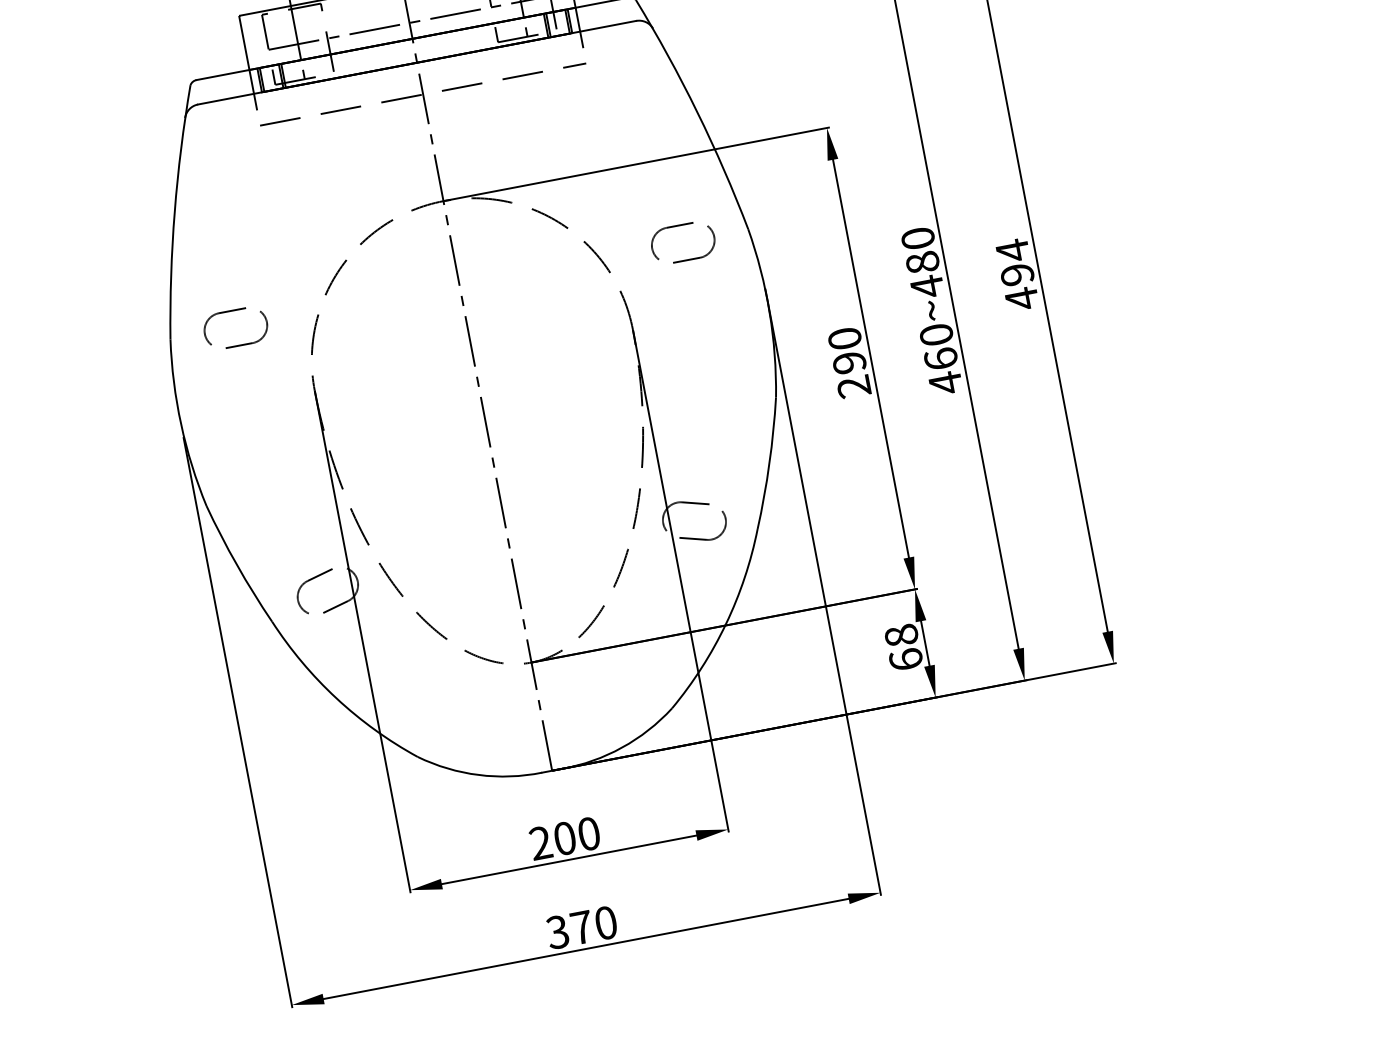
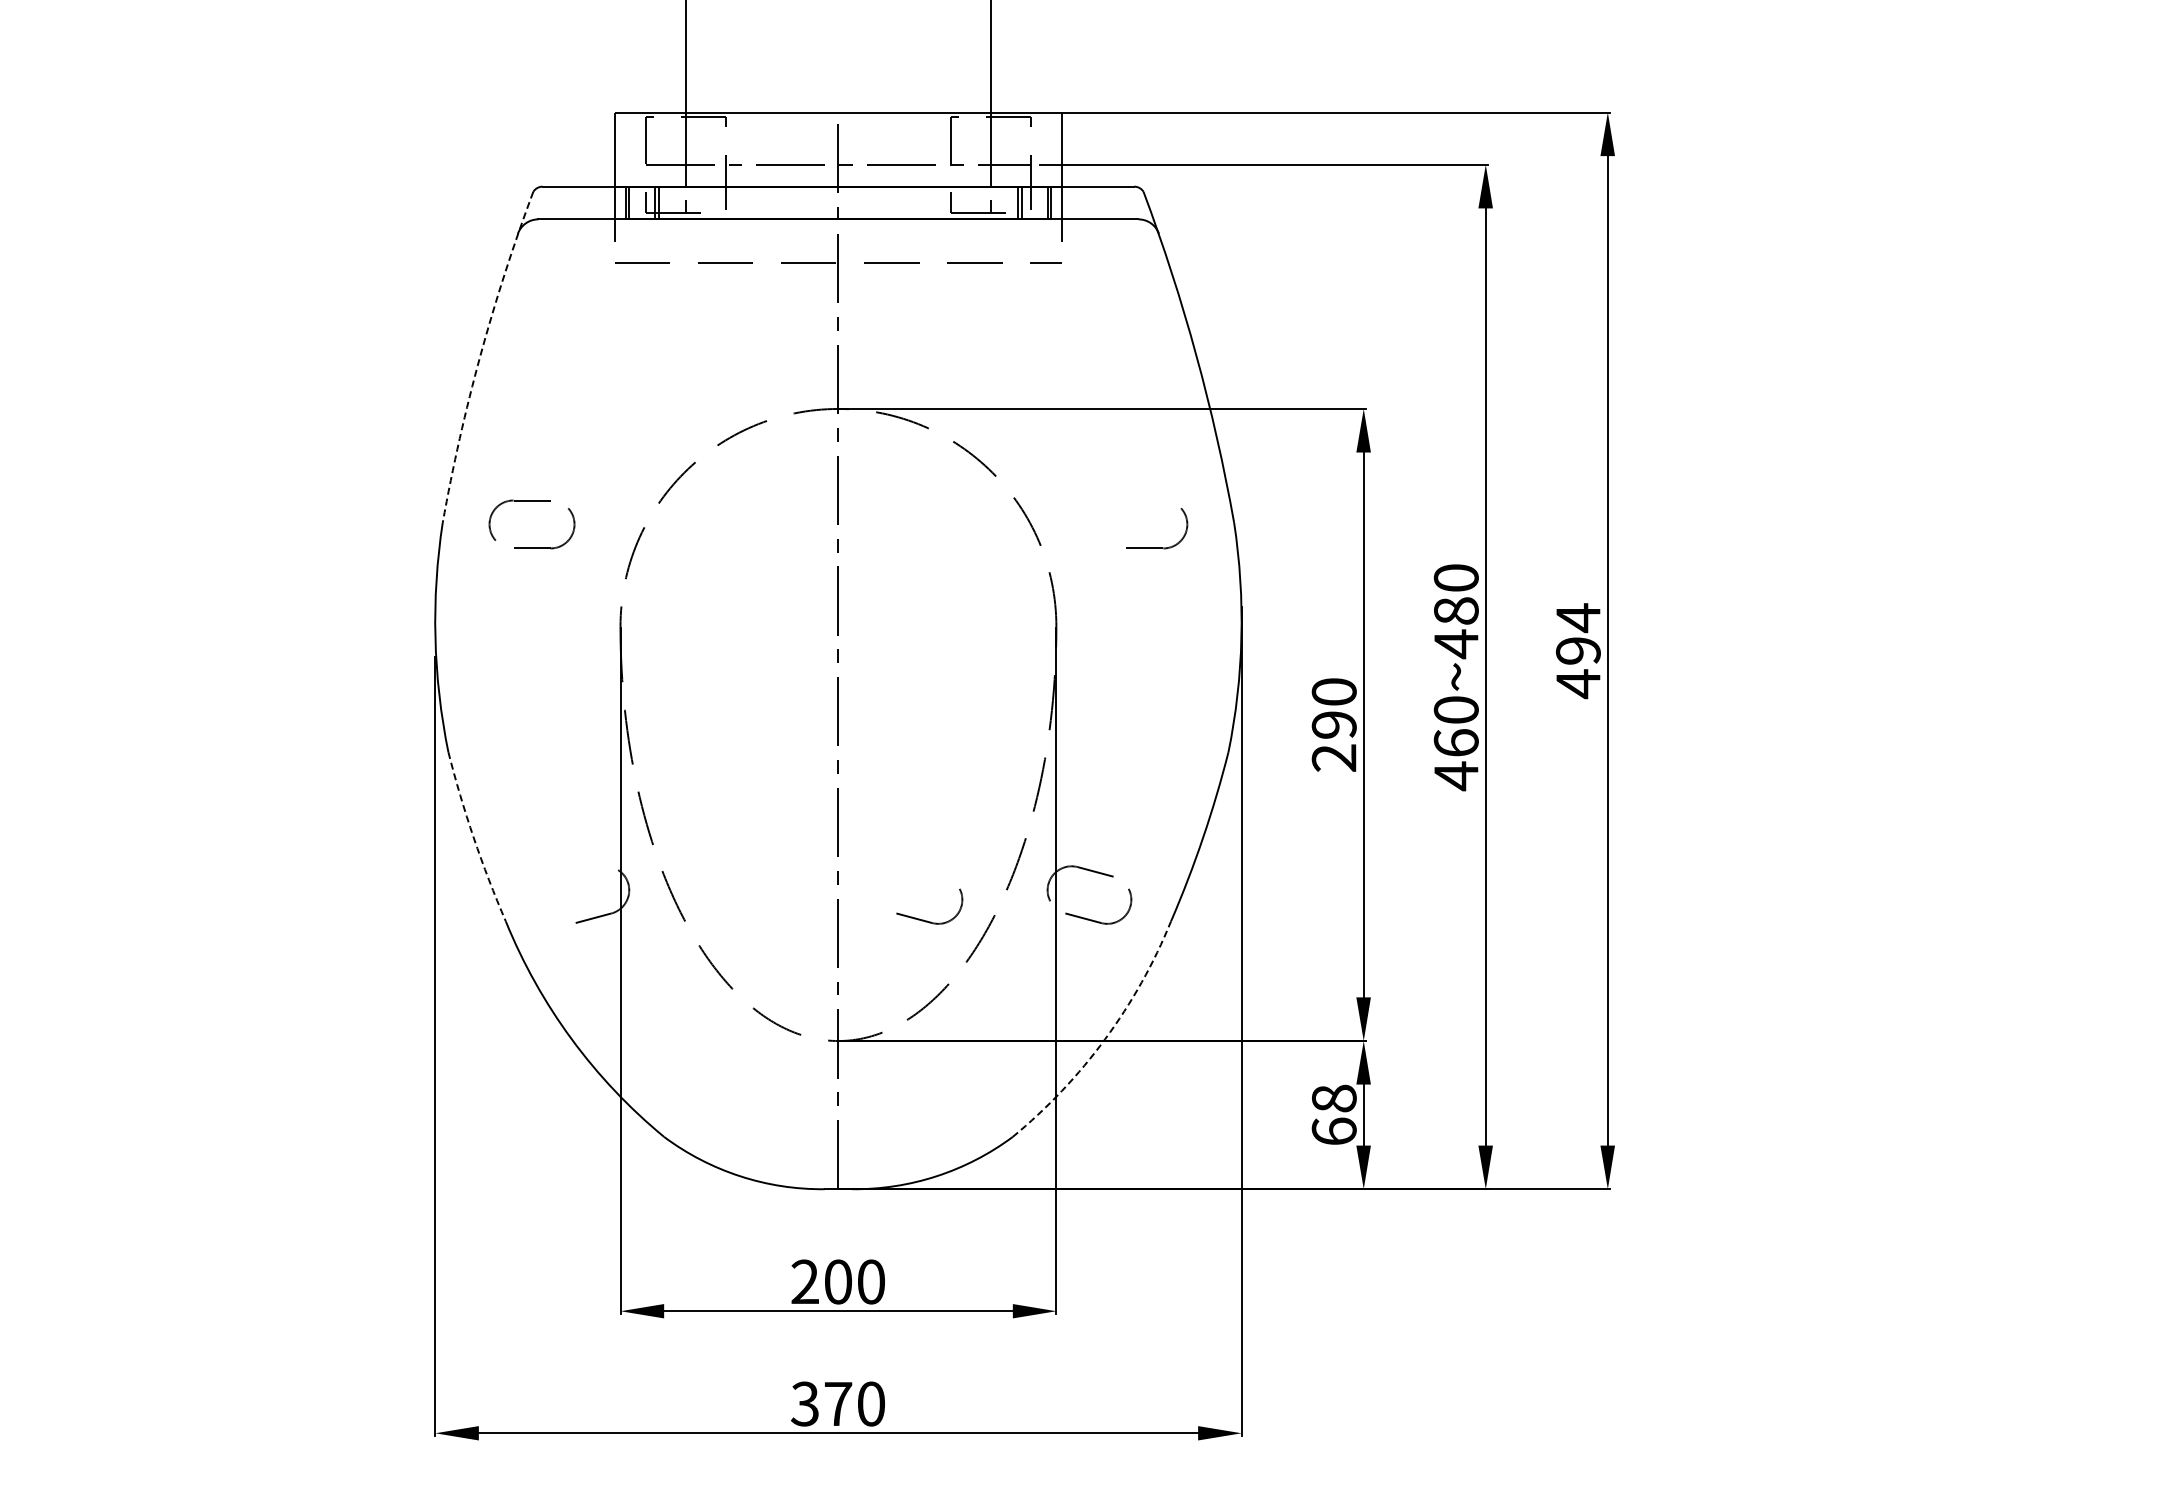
arc: (174, 211) -> (480, 355), solid -> dashed
part: (670, 227) -> (1131, 501), removed
part: (579, 562) -> (927, 920), added
arc: (236, 564) -> (473, 837), solid -> dashed
part: (309, 581) -> (565, 877), removed
arc: (726, 624) -> (1105, 1039), solid -> dashed

